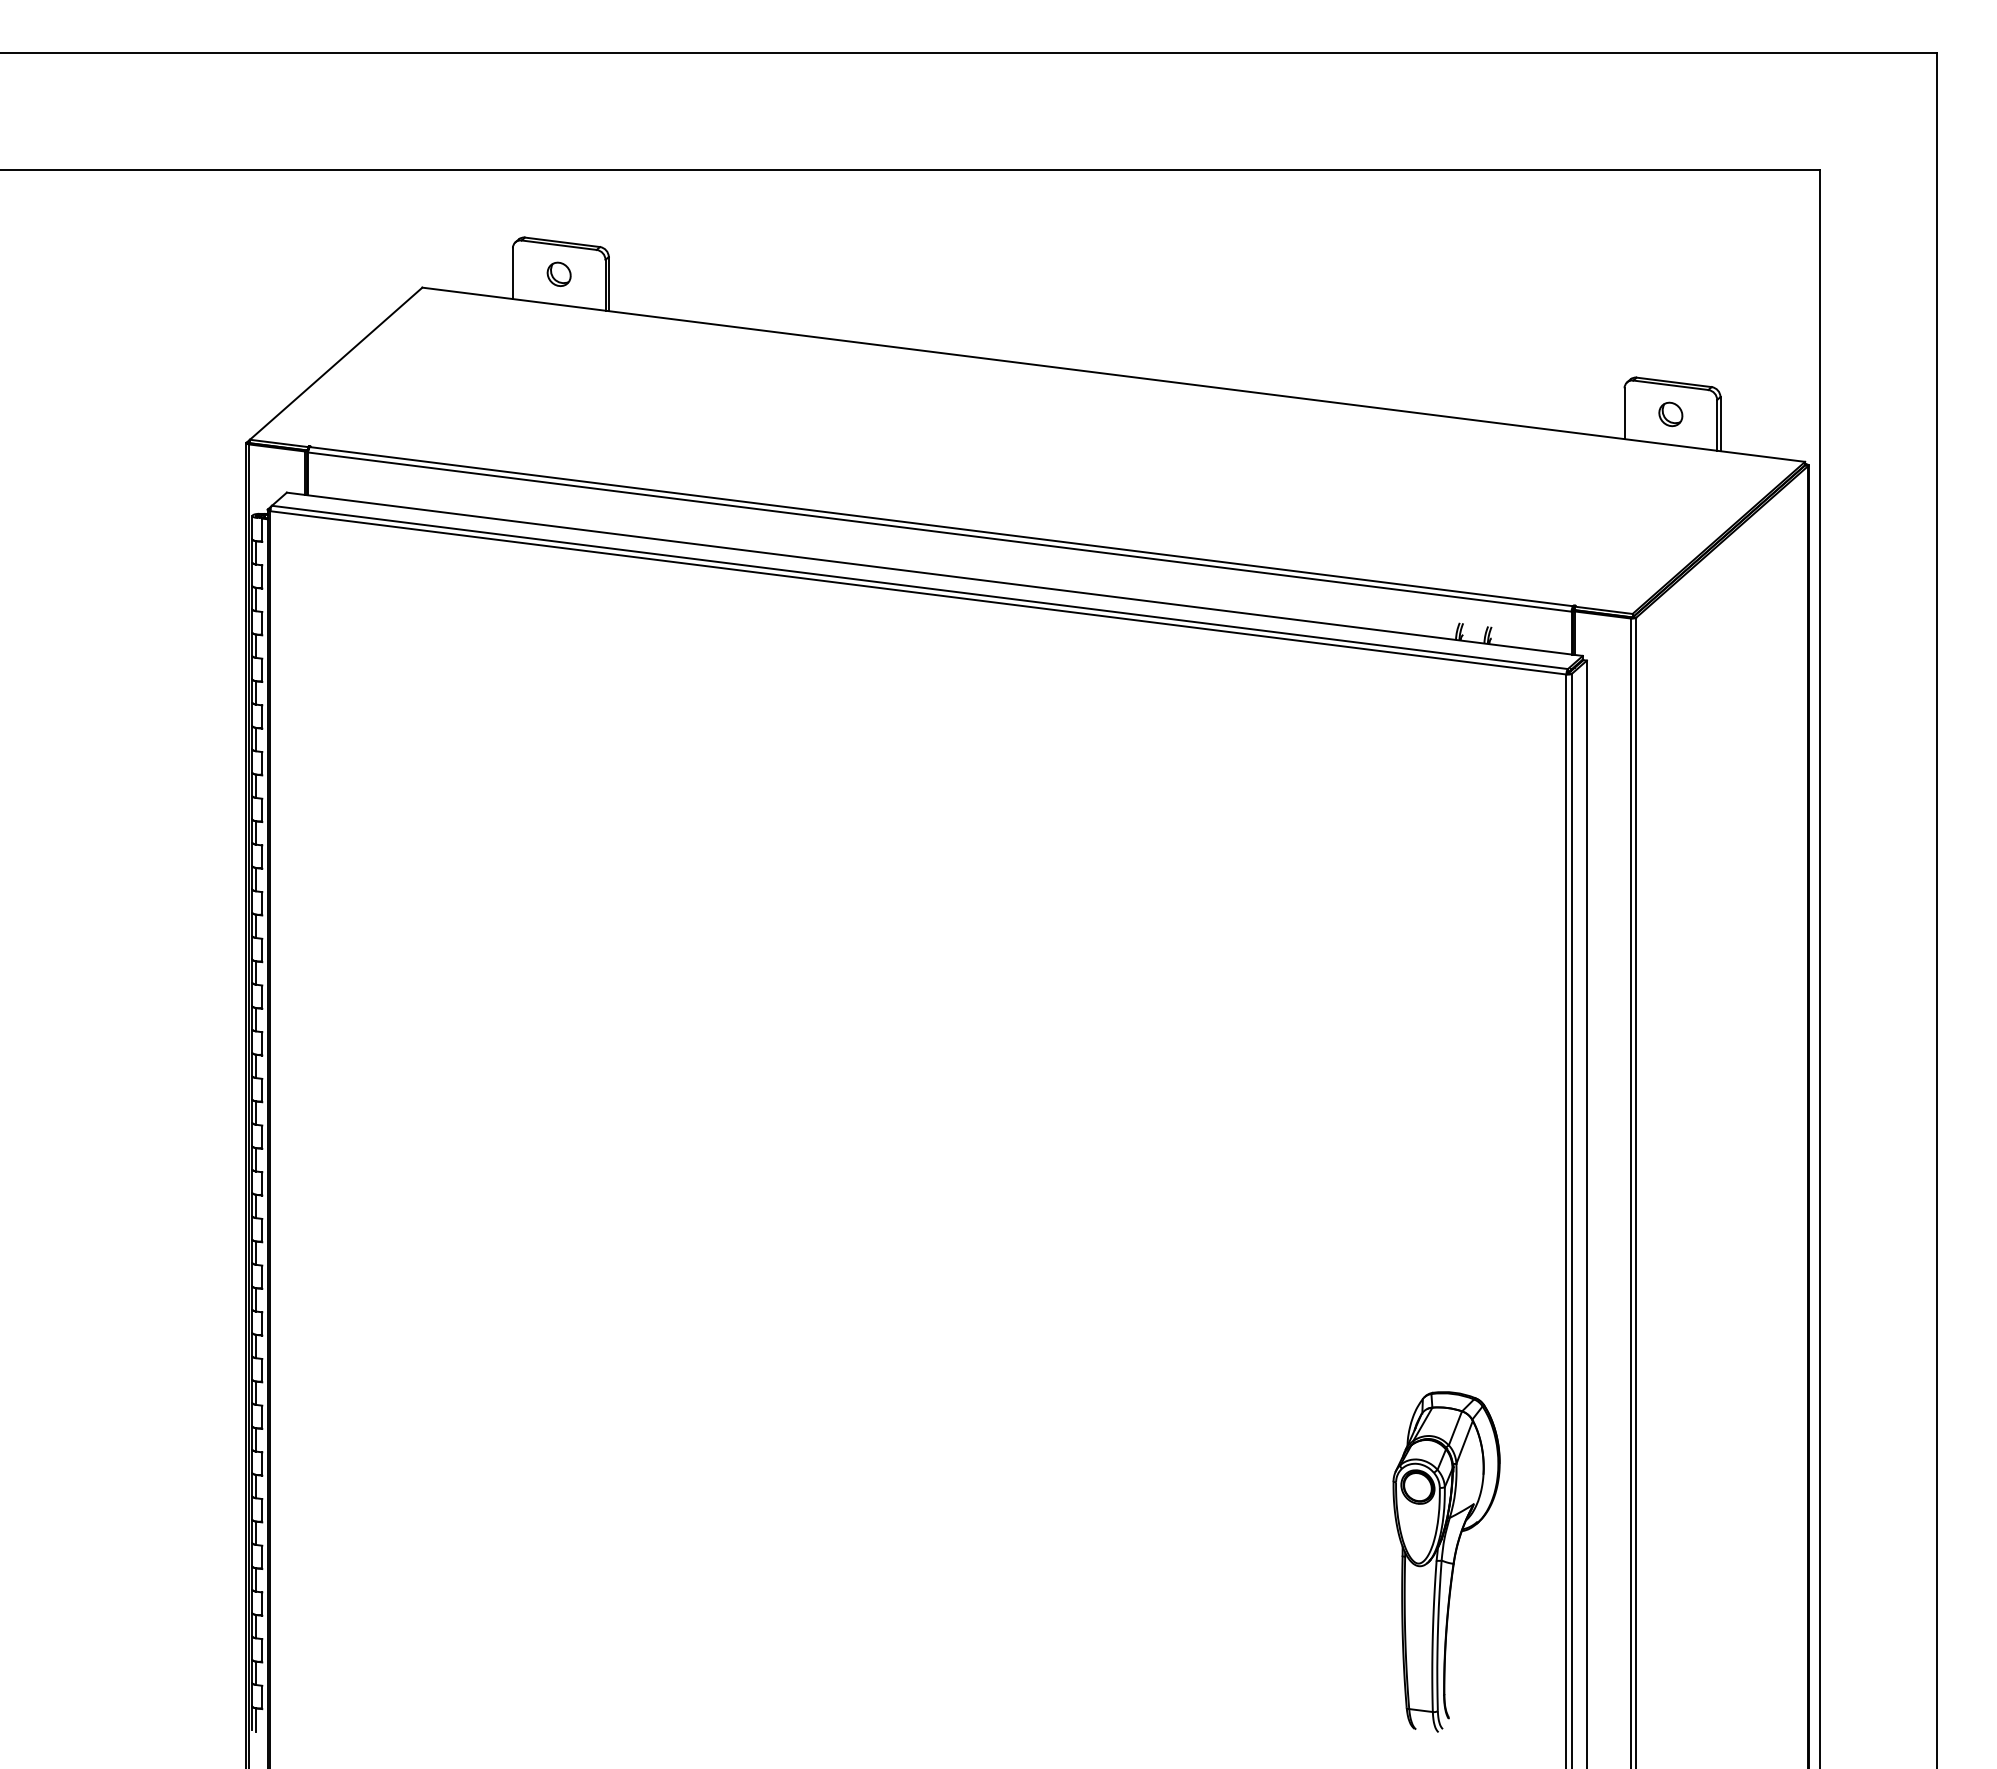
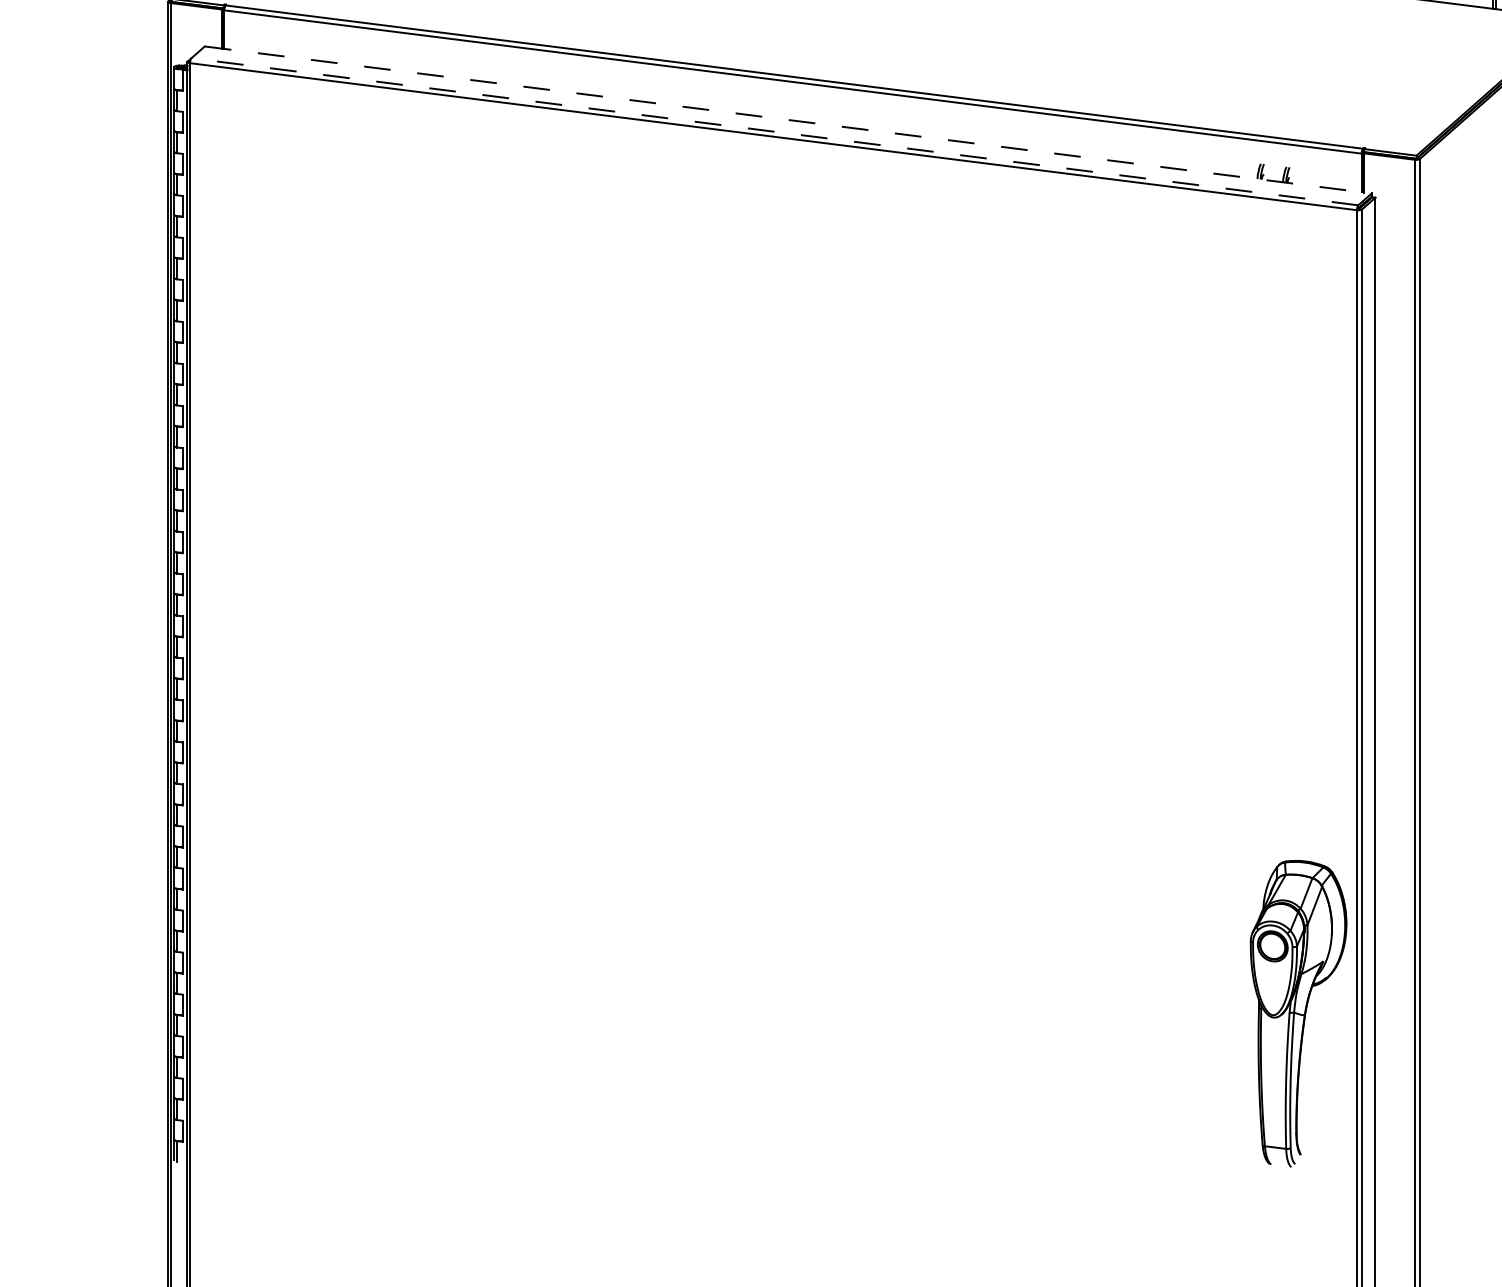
line: (935, 574) -> (788, 120), solid -> dashed
line: (919, 587) -> (774, 131), solid -> dashed
part: (1446, 1561) -> (1298, 1013), moved

